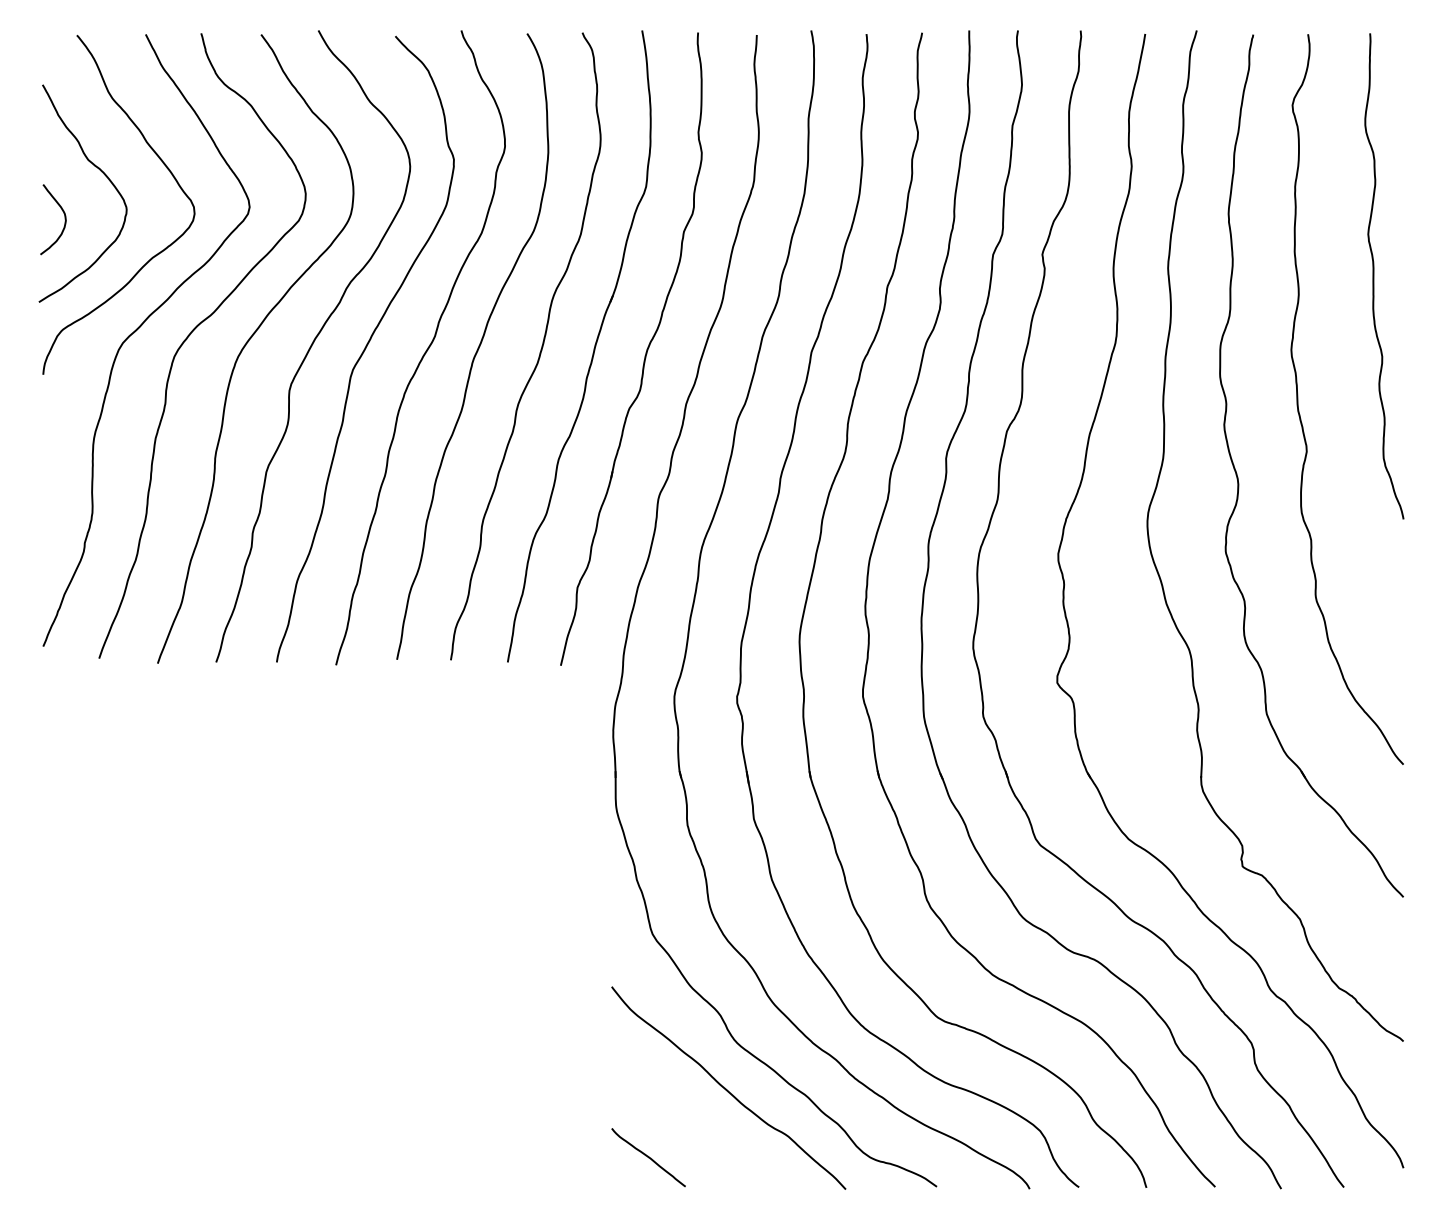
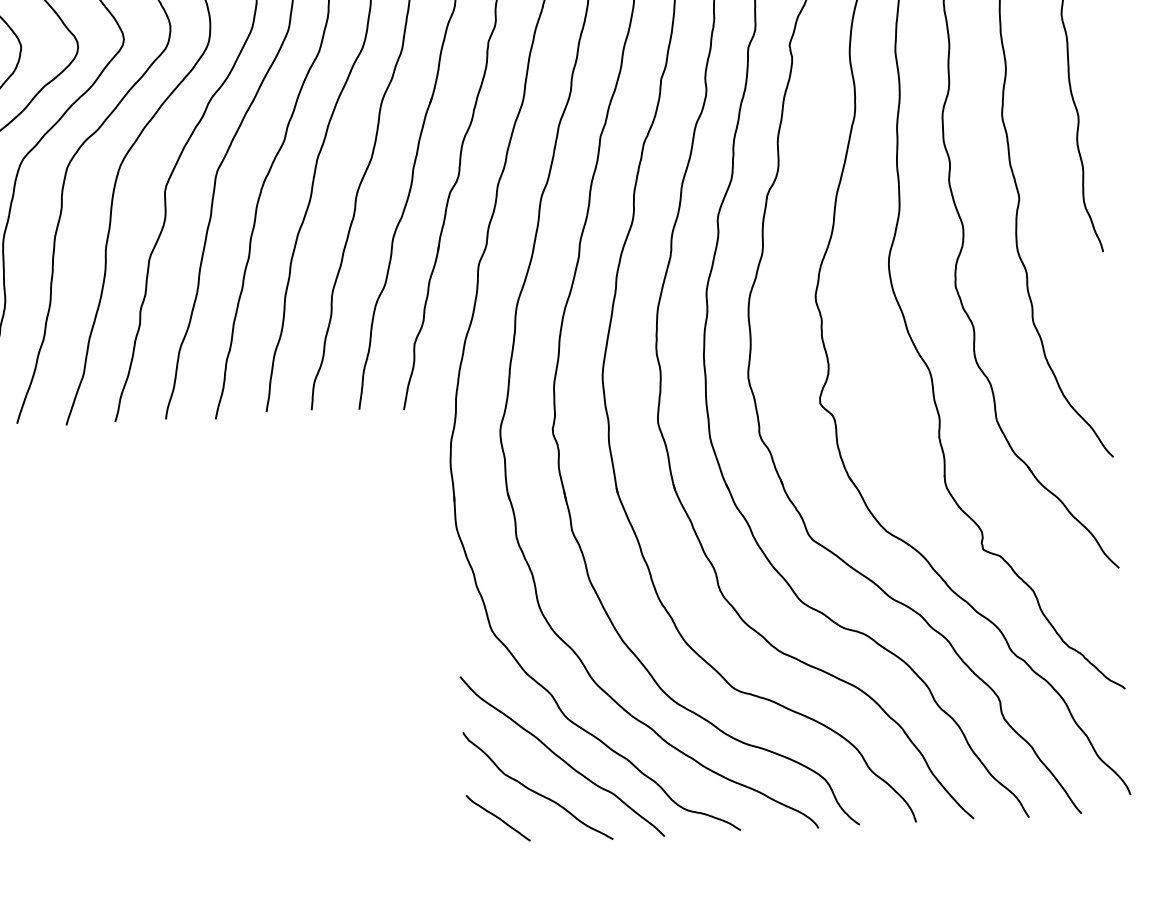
curve: (692, 1126) -> (533, 790), added

